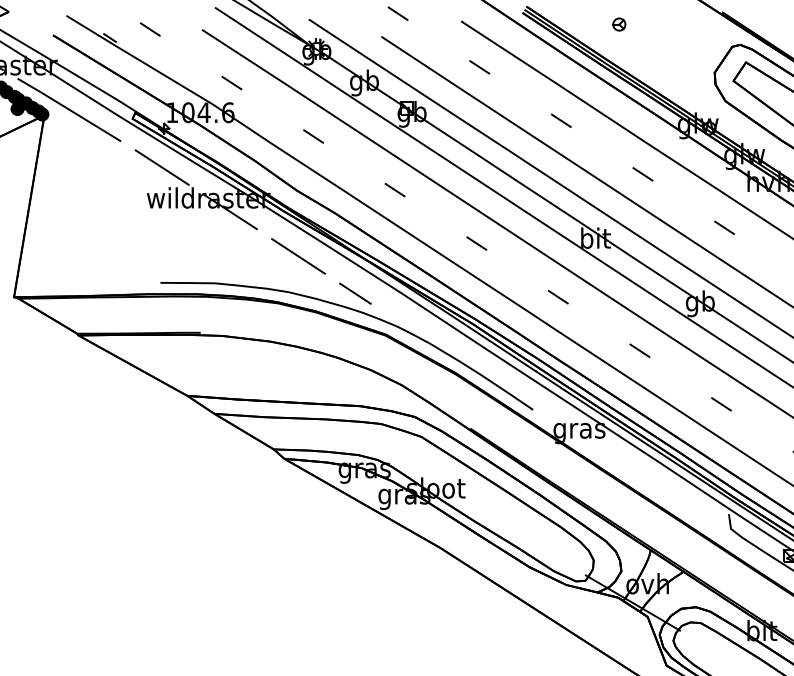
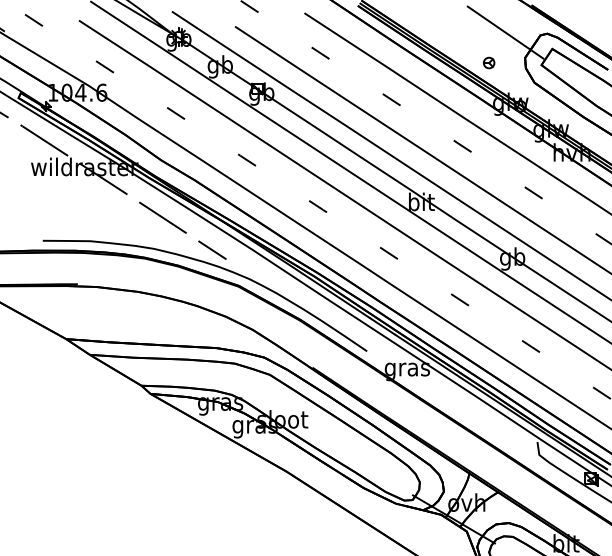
part: (619, 24) -> (489, 62), moved
line: (691, 43) -> (504, 32), added

